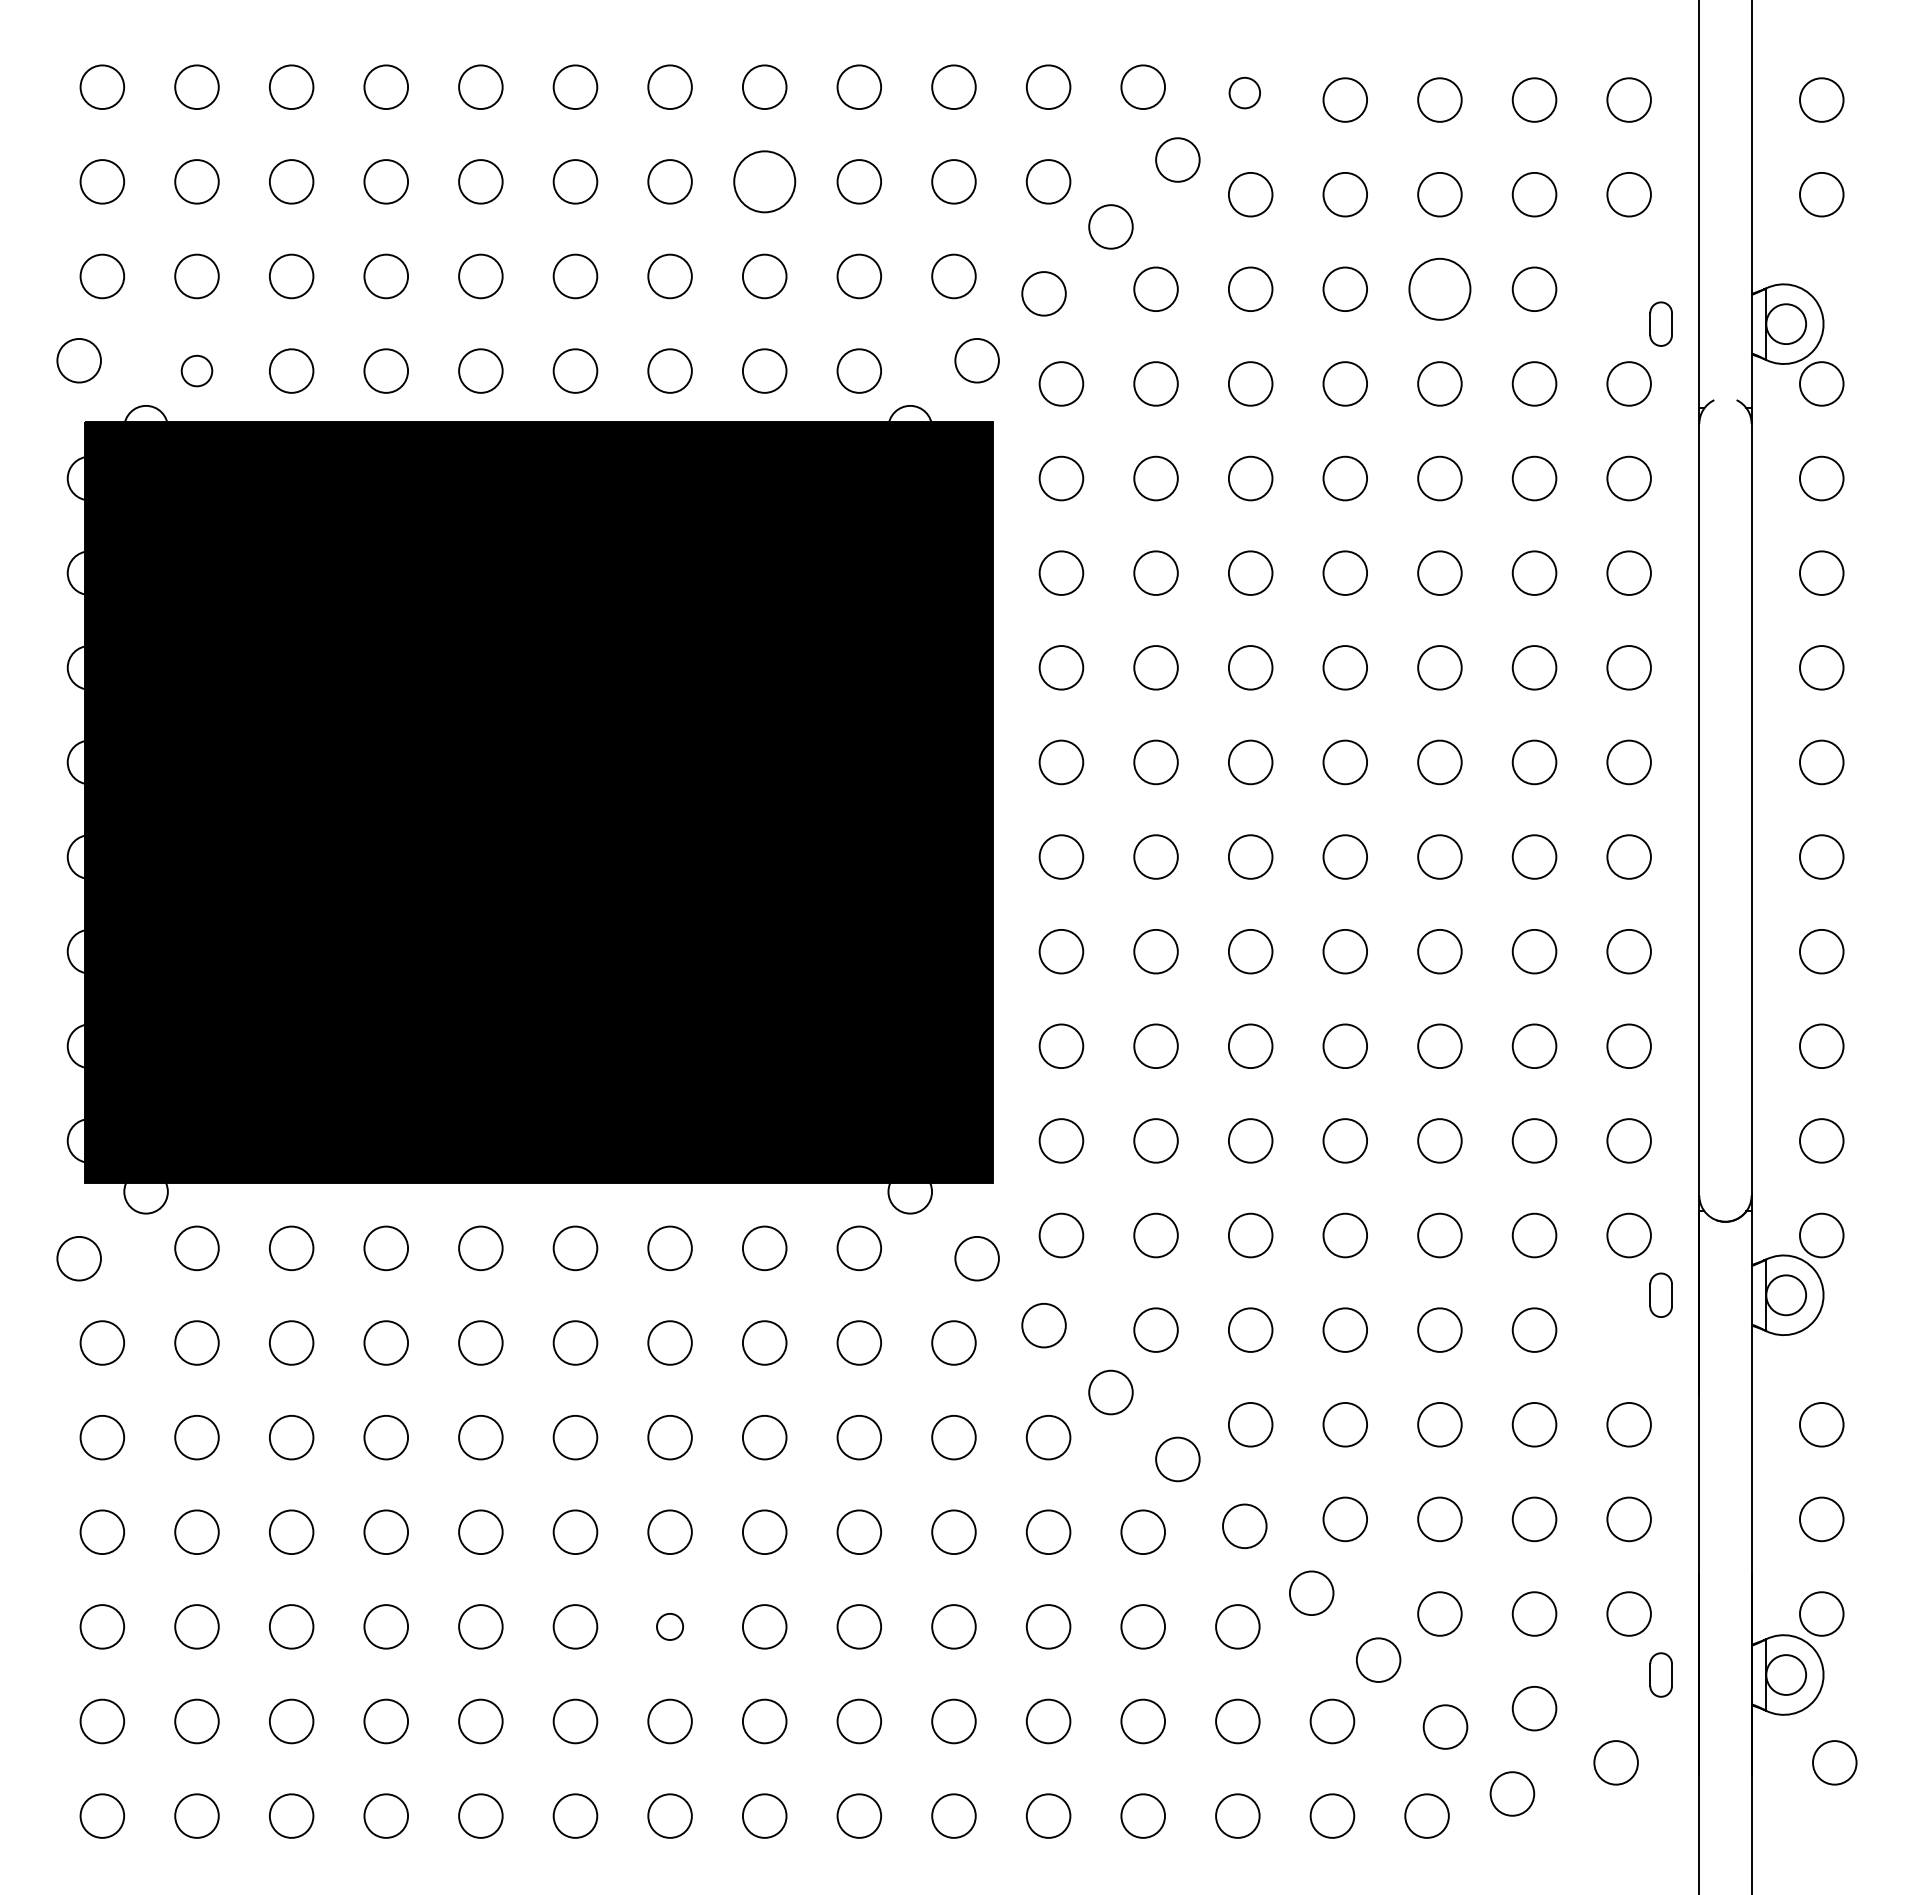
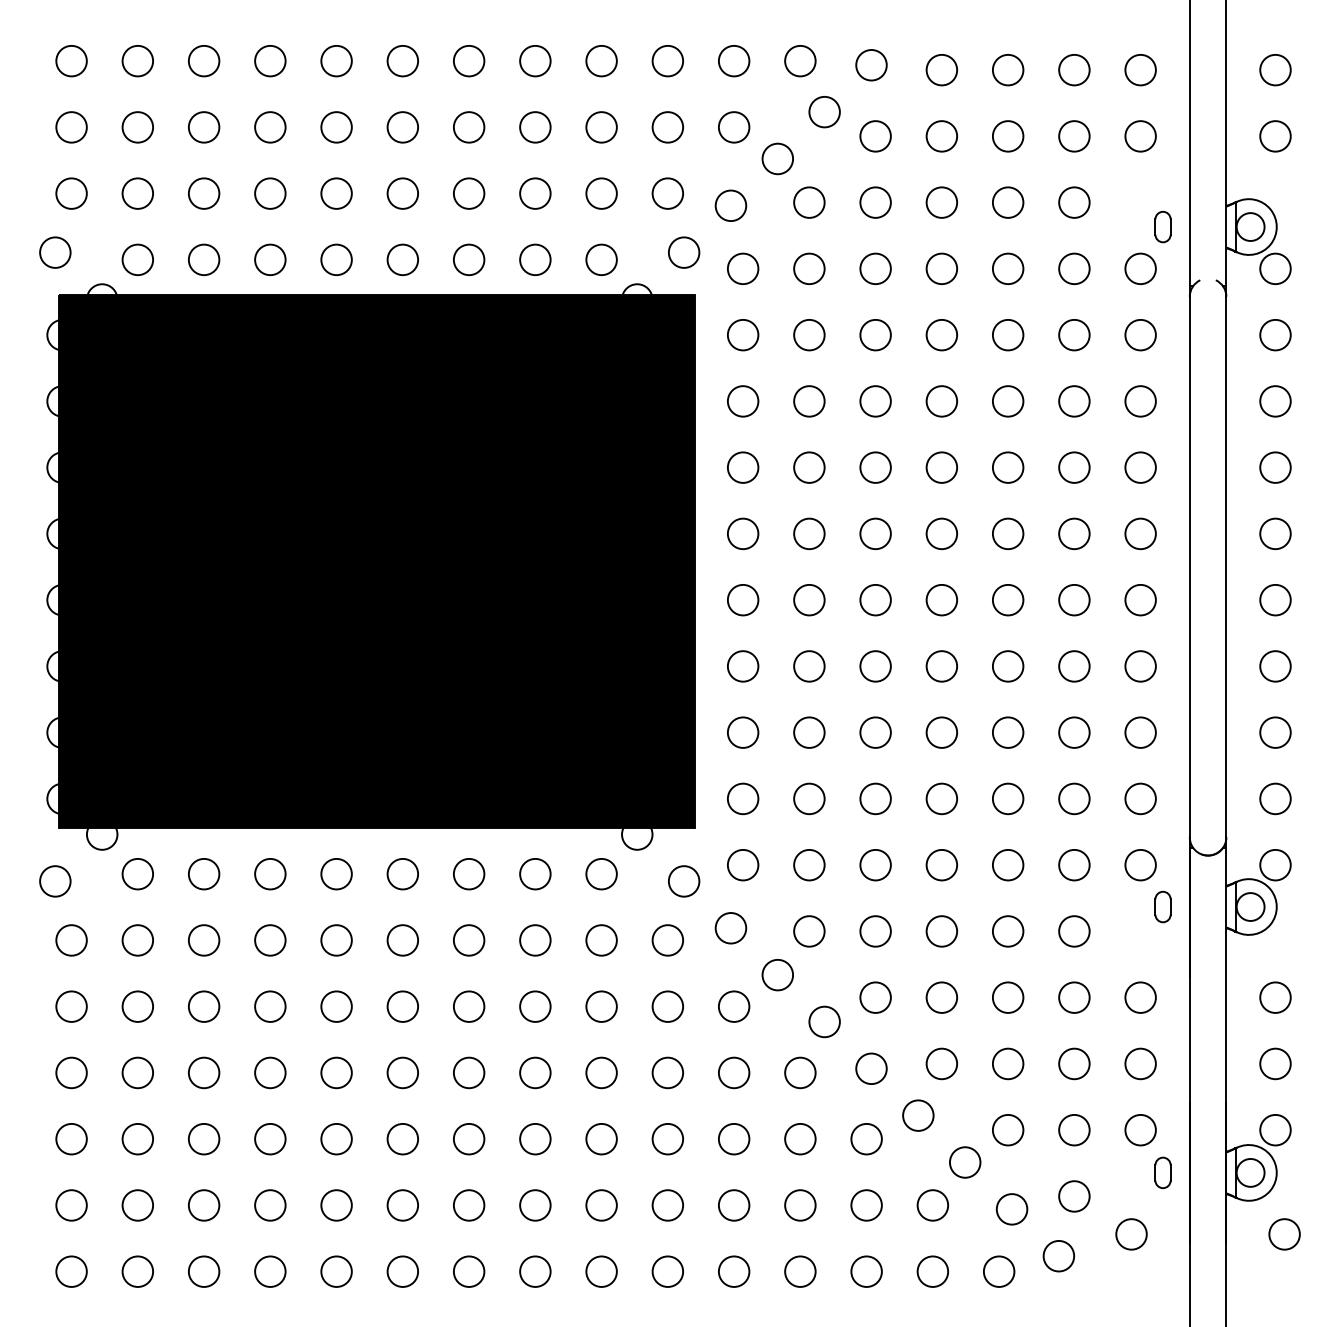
circle: (1244, 92) -> (871, 64), size x1.43
circle: (764, 181) -> (535, 127), size x0.71
circle: (1439, 289) -> (1007, 202), size x0.71
circle: (196, 370) -> (137, 259), size x1.43
circle: (669, 1626) -> (468, 1138), size x1.67

